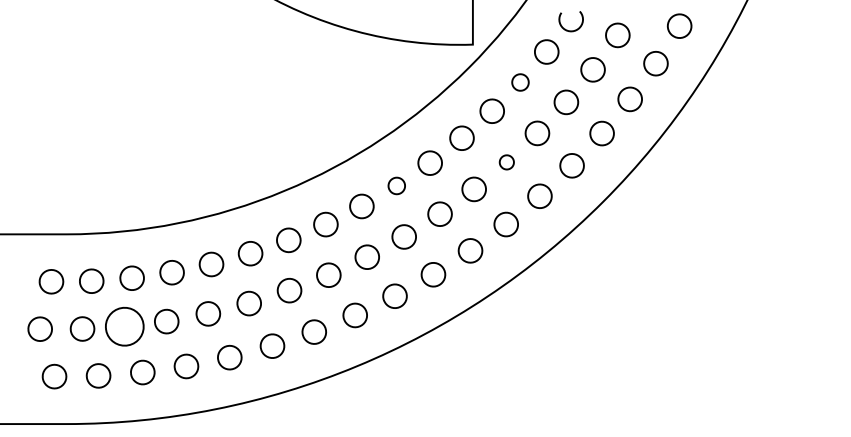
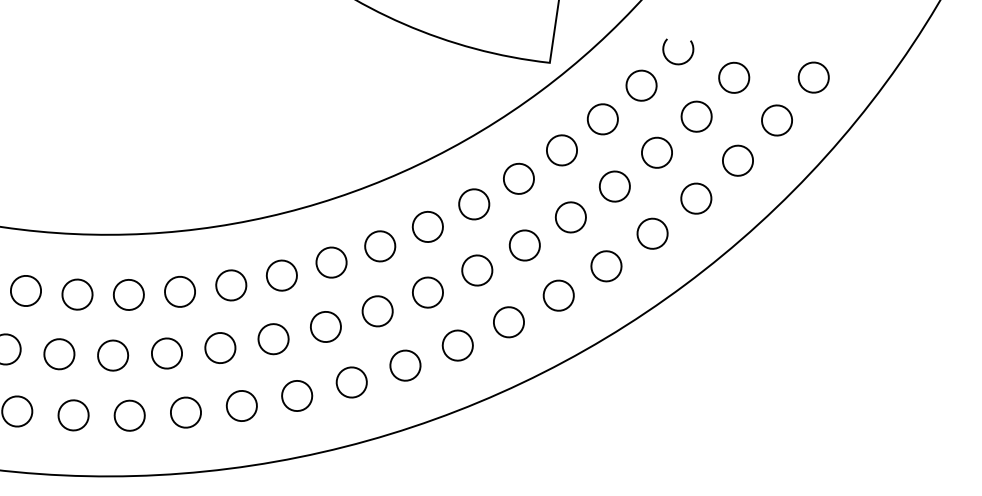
part: (520, 82) -> (602, 119), size x1.43
part: (506, 162) -> (570, 217), size x1.67
part: (396, 185) -> (427, 226), size x1.43
part: (124, 326) -> (58, 353), size x0.62

